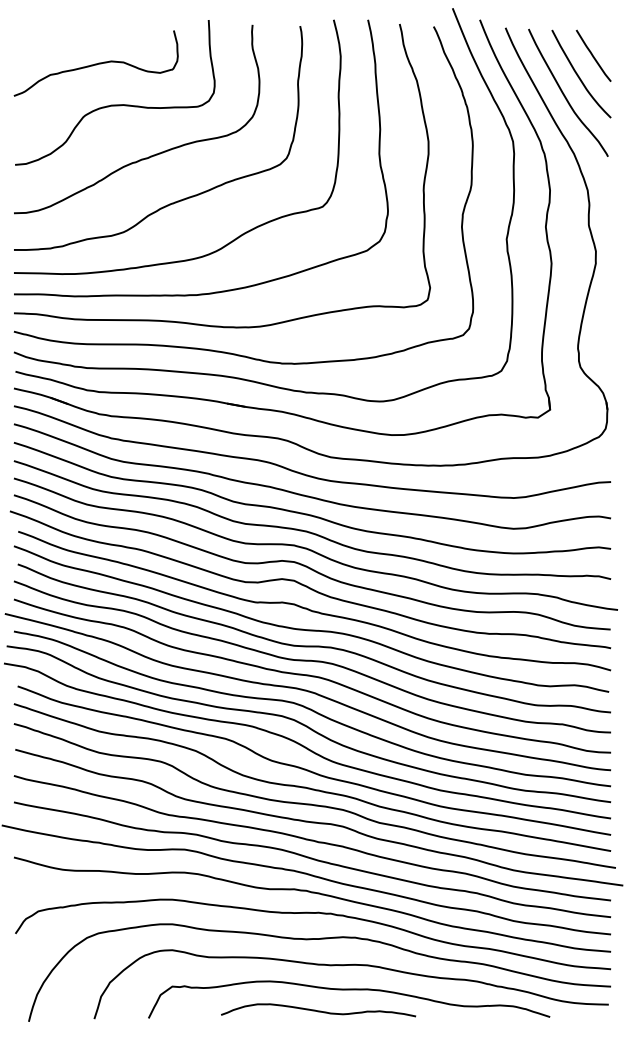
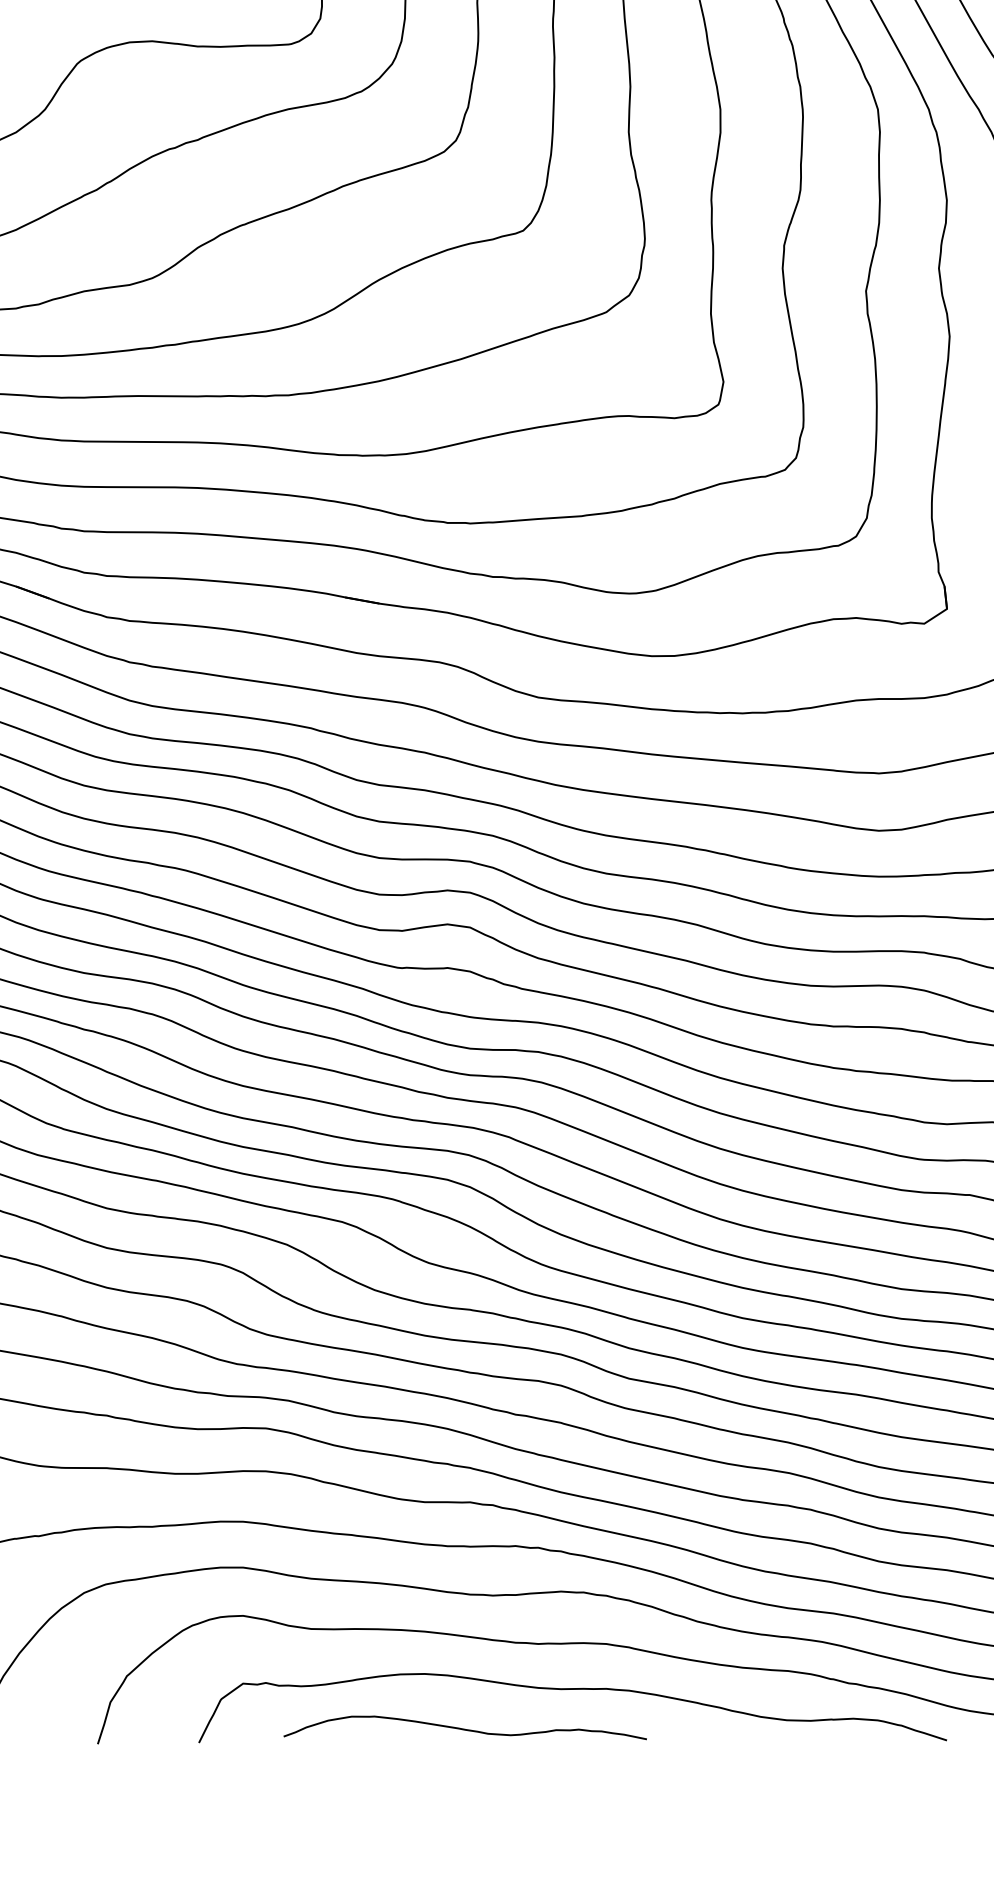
curve: (318, 1010) -> (465, 1728), moved

